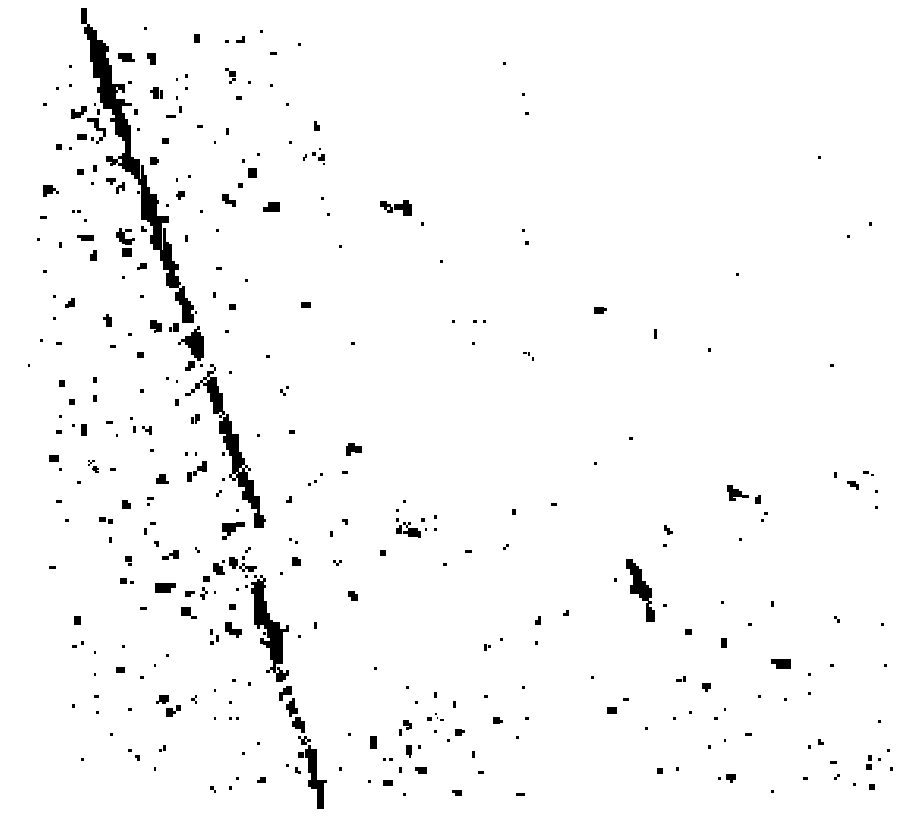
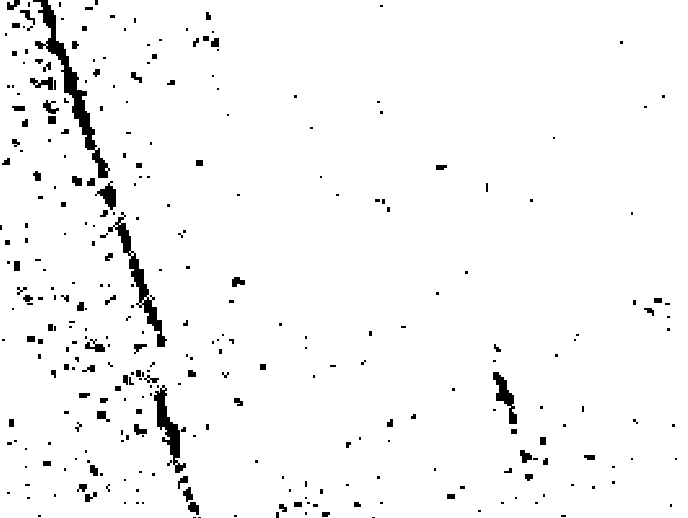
part: (313, 156) -> (205, 41), size x1.43
part: (247, 178) -> (151, 59), size x0.62
part: (271, 206) -> (171, 82), size x0.62
part: (395, 207) -> (42, 83), moved
part: (83, 283) -> (16, 145), added
part: (479, 321) -> (144, 176), moved
part: (528, 356) -> (382, 205), size x1.67
part: (140, 425) -> (59, 294), moved
part: (93, 466) -> (25, 295), size x1.67
part: (197, 471) -> (110, 300), size x0.62
part: (868, 473) -> (661, 301), size x1.67
part: (315, 479) -> (218, 338), moved
part: (743, 494) -> (533, 457), moved
part: (105, 520) -> (34, 340), size x1.43
part: (411, 523) -> (97, 340), moved
part: (233, 531) -> (140, 349), size x0.71
part: (126, 580) -> (68, 366), moved
part: (165, 587) -> (84, 395), size x0.62
part: (640, 590) -> (504, 397), moved
part: (203, 593) -> (77, 426), moved
part: (780, 663) -> (589, 457), size x0.62
part: (178, 676) -> (94, 468), added
part: (435, 717) -> (306, 502), size x1.67

